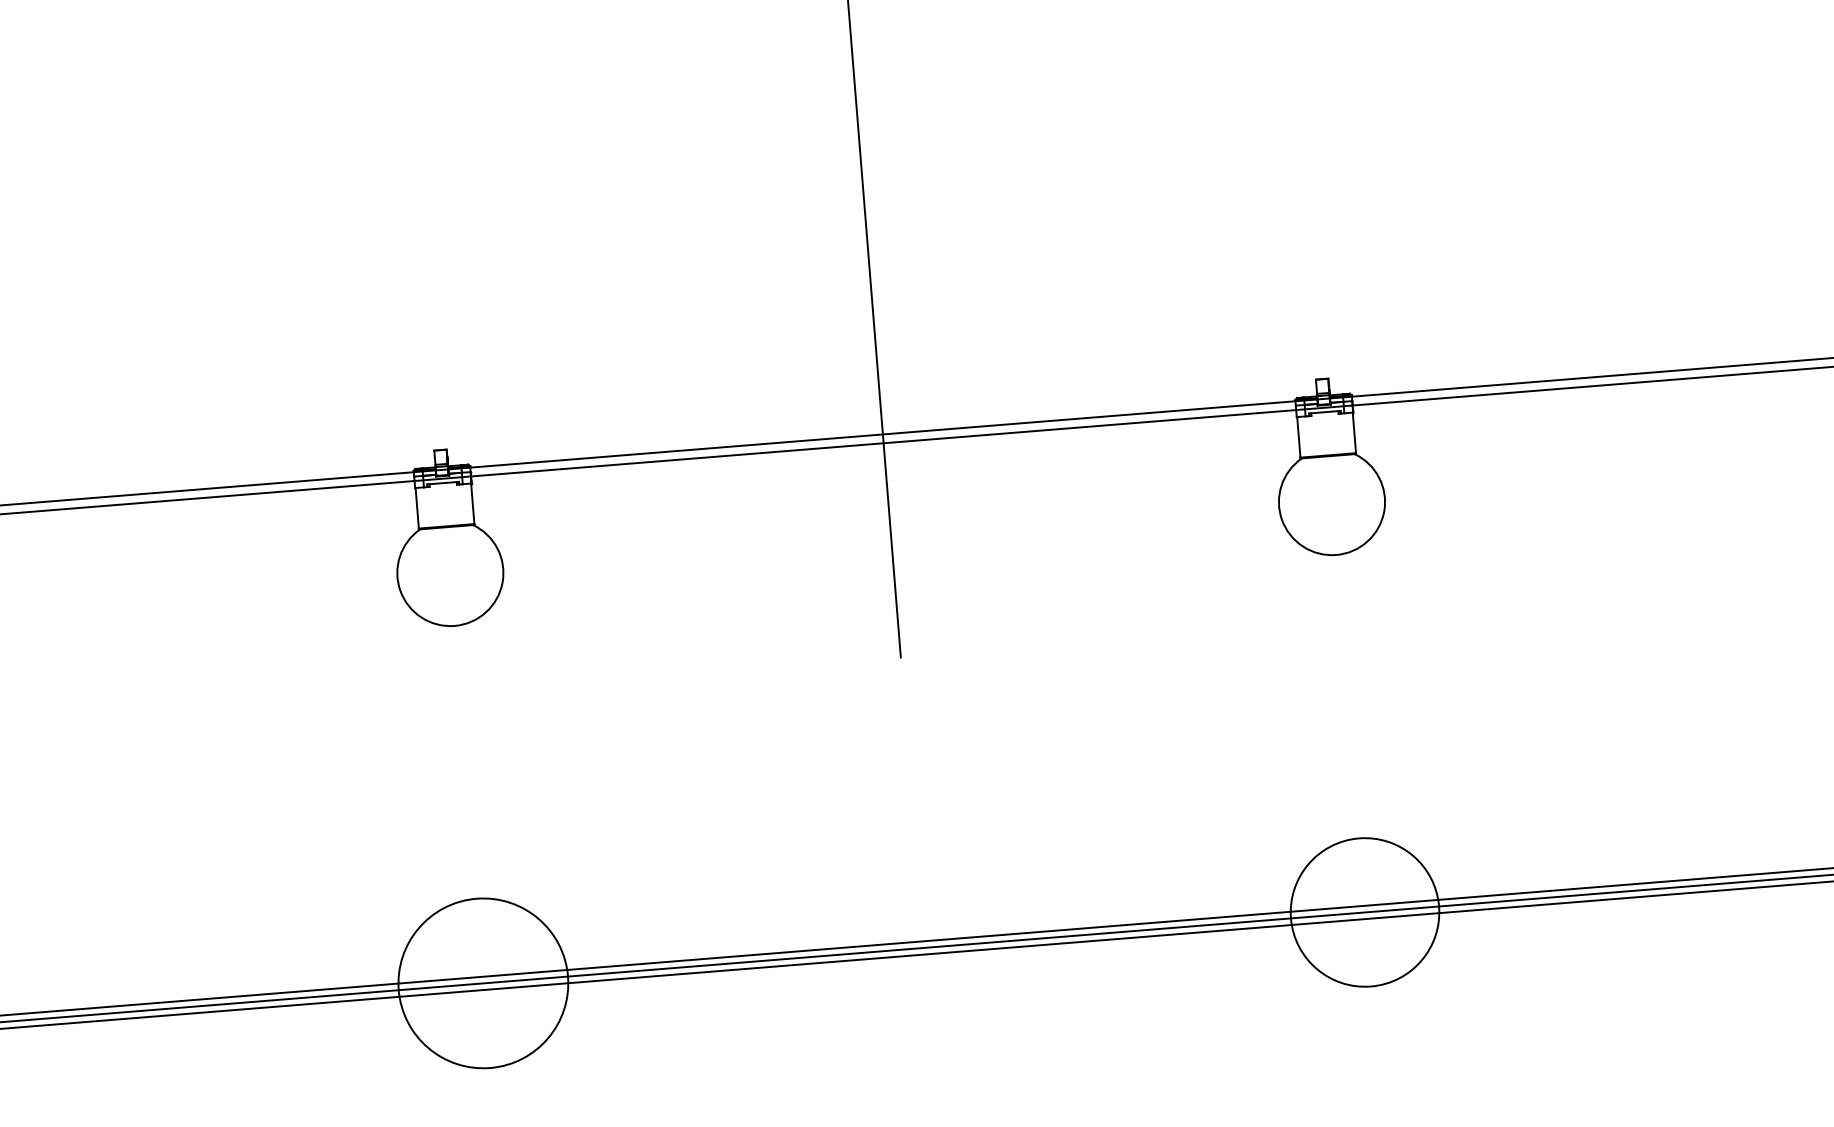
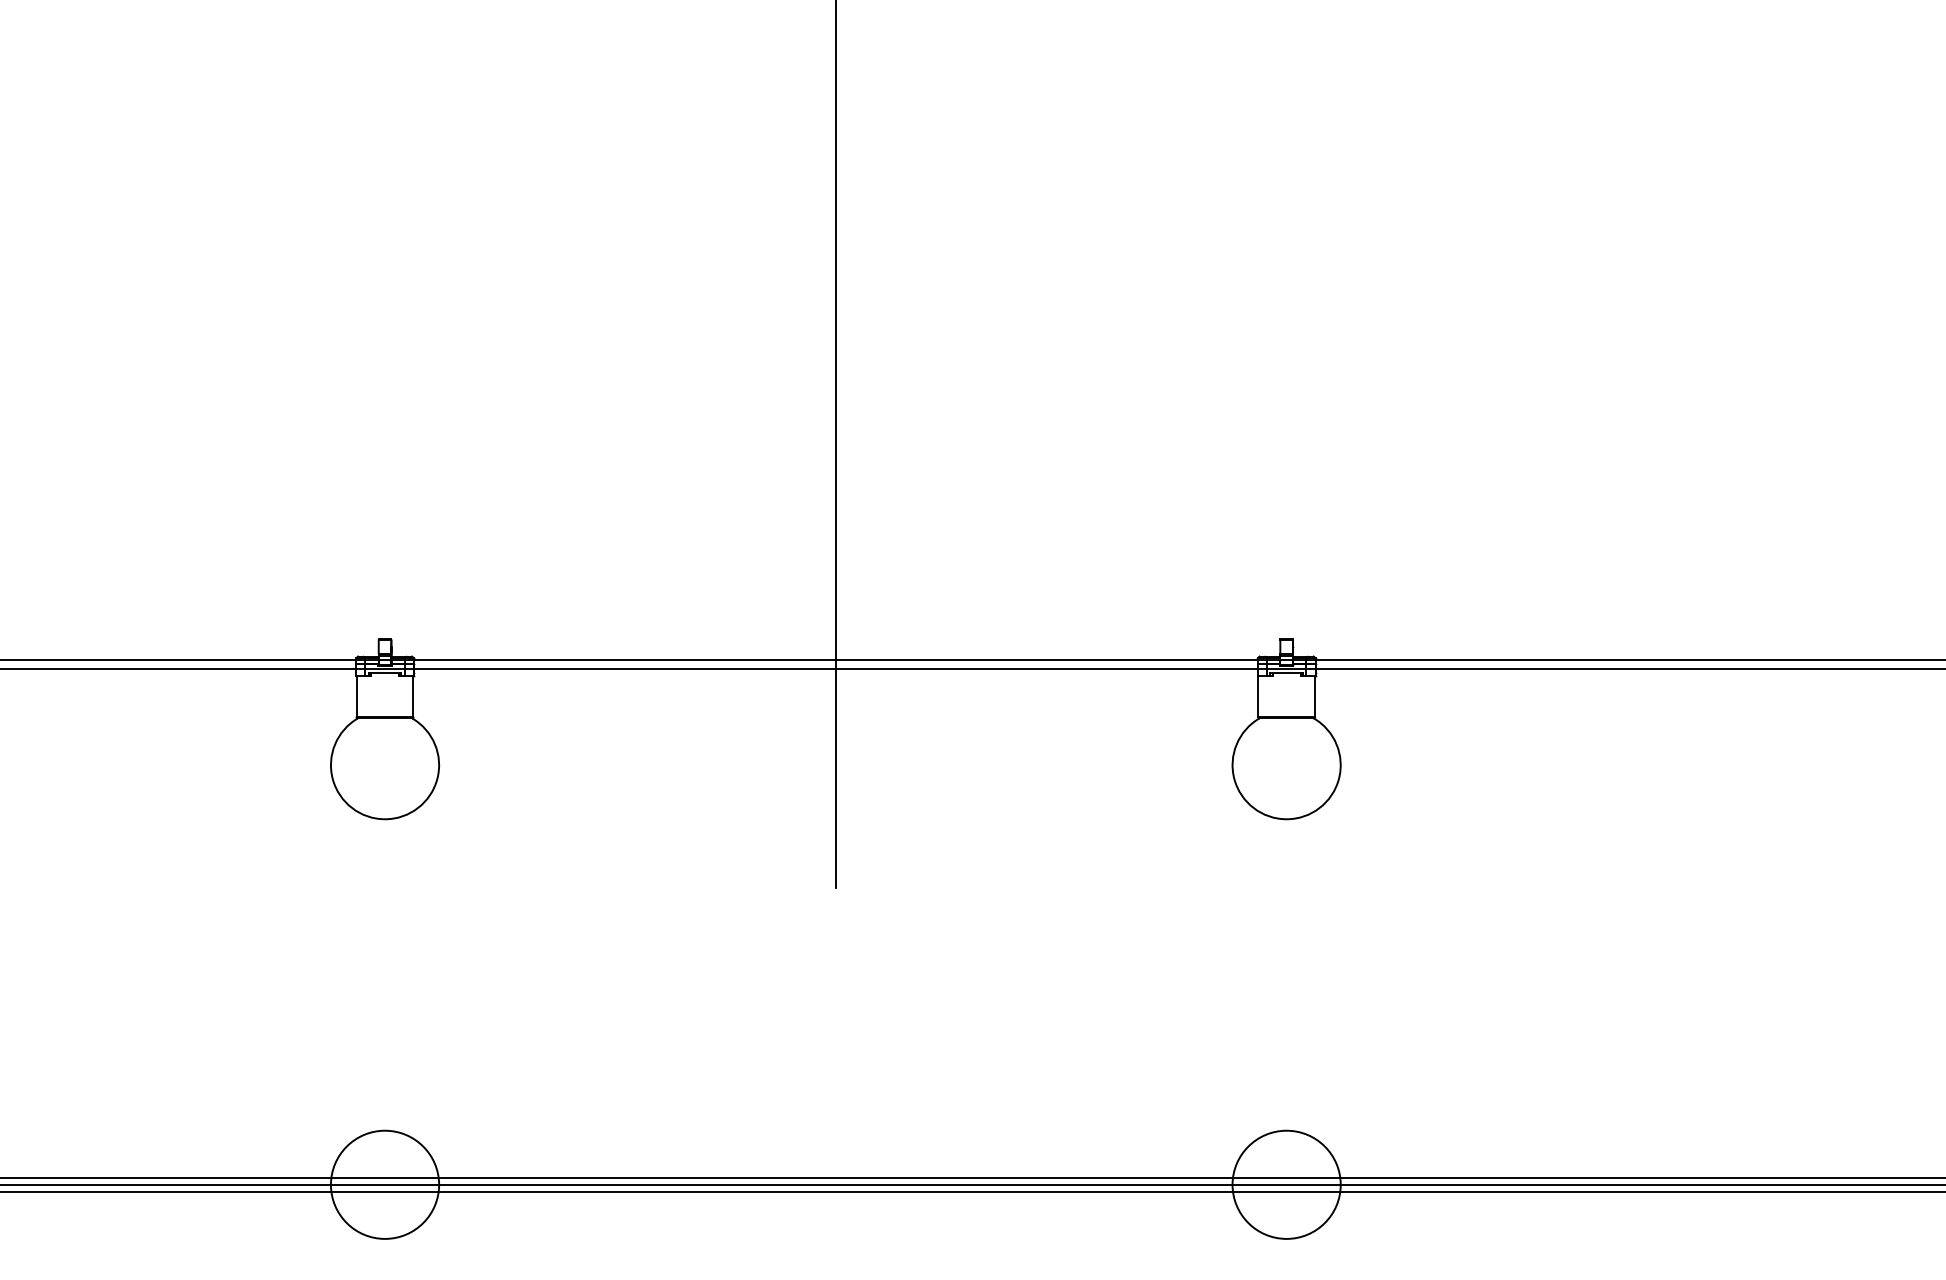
circle: (1364, 912) -> (1286, 1184), size x0.71
circle: (482, 983) -> (384, 1184), size x0.62

